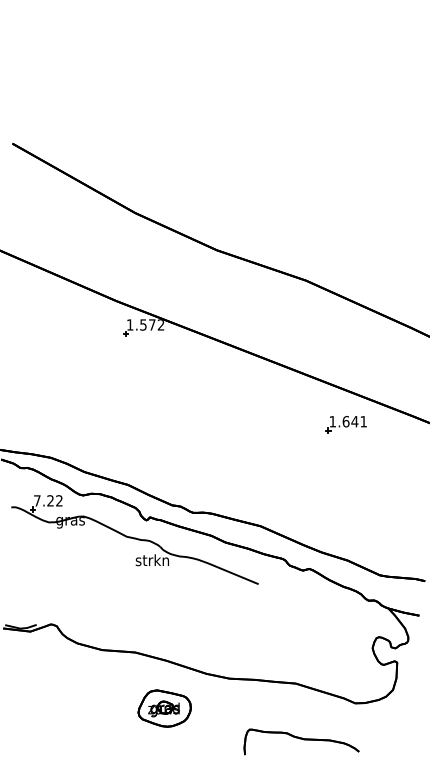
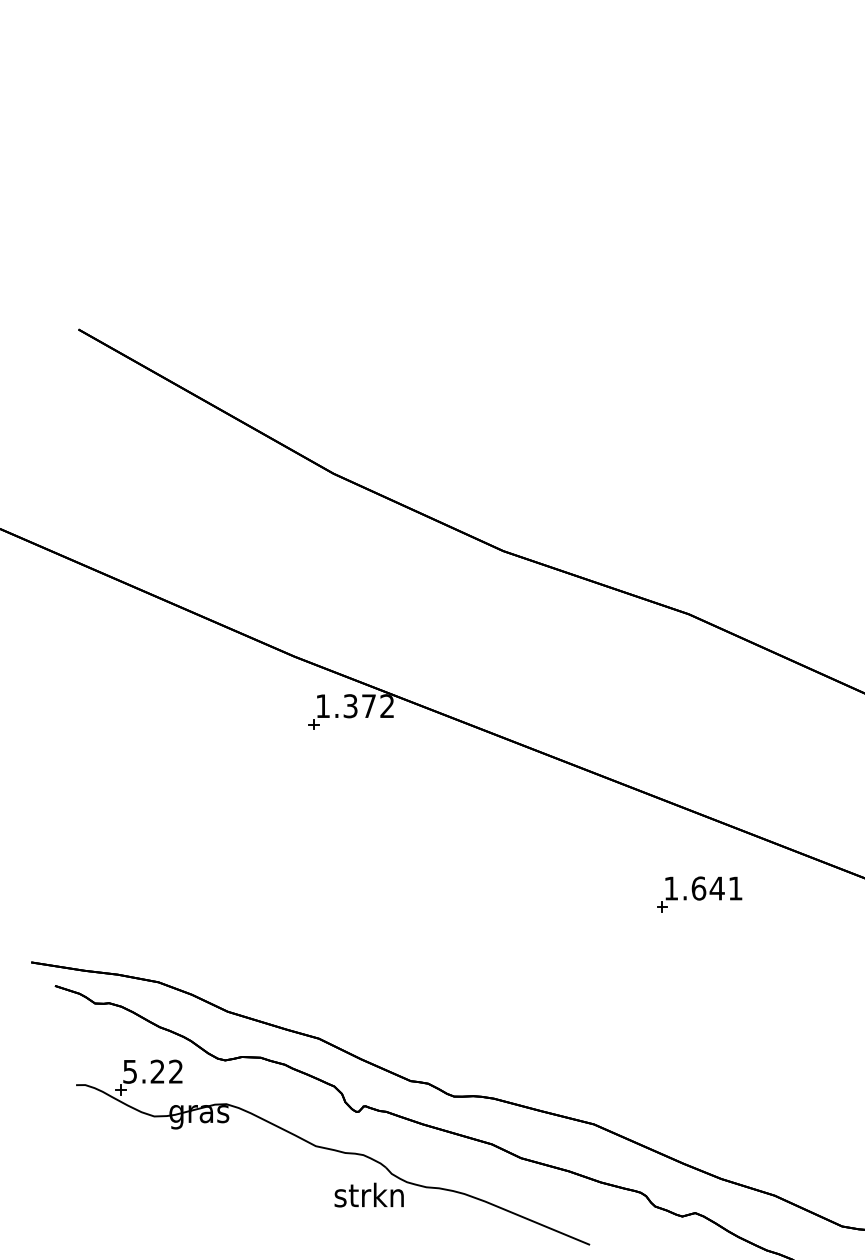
text: (143, 323) -> (350, 703), 1.572 -> 1.372
part: (345, 424) -> (697, 894), moved
text: (37, 500) -> (130, 1070), 7.22 -> 5.22

